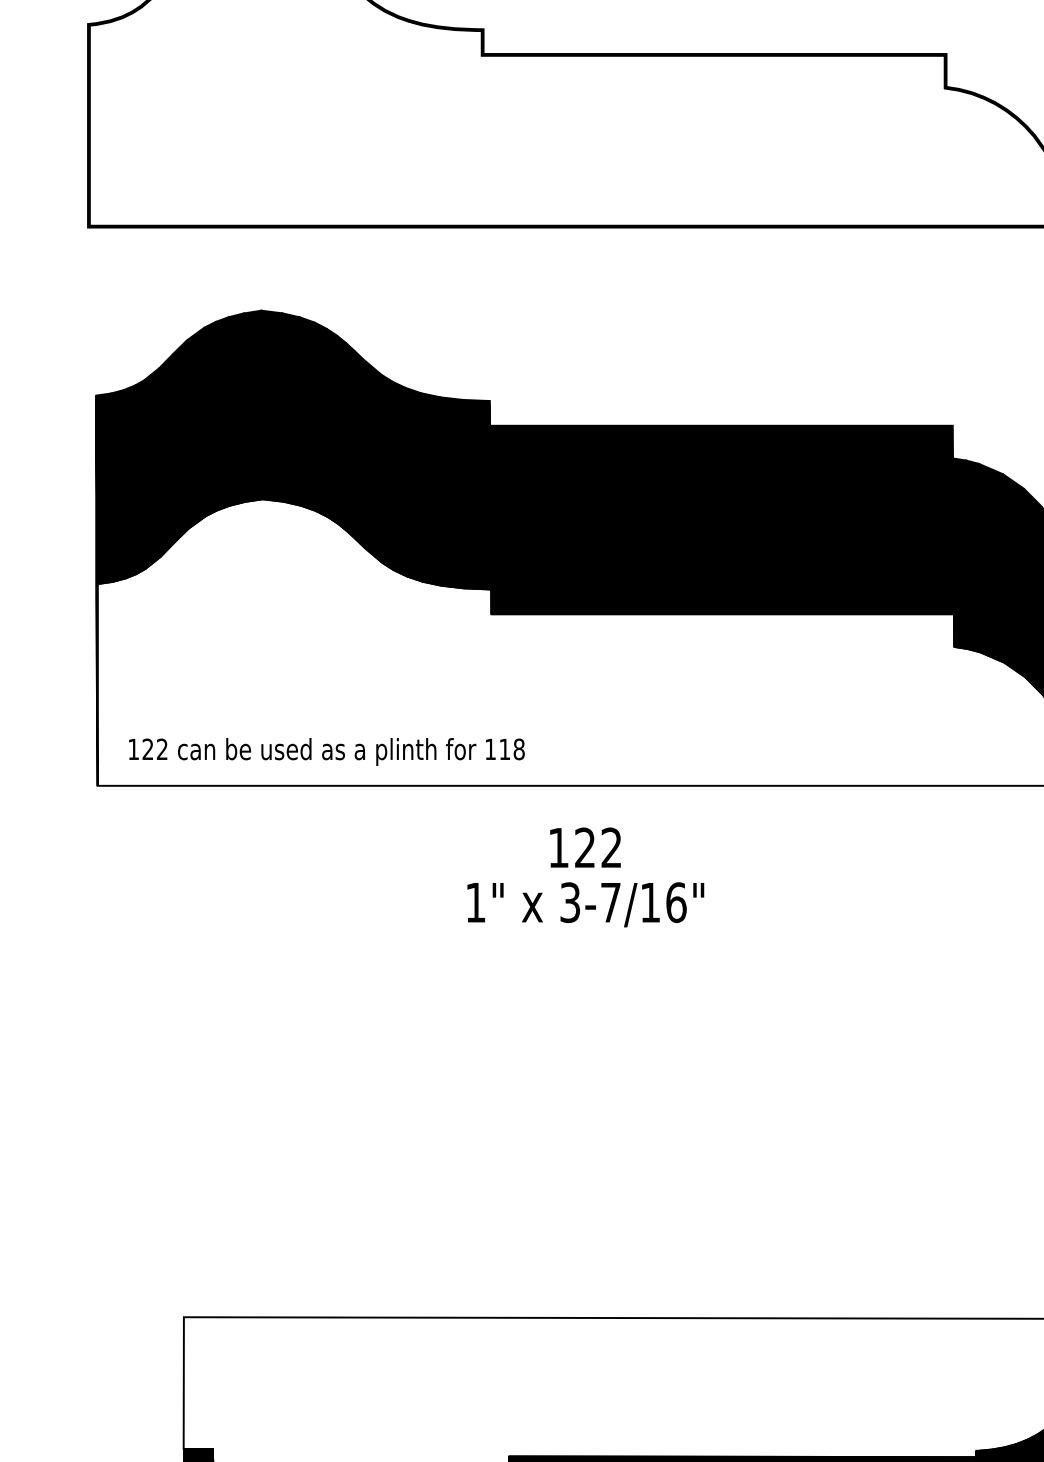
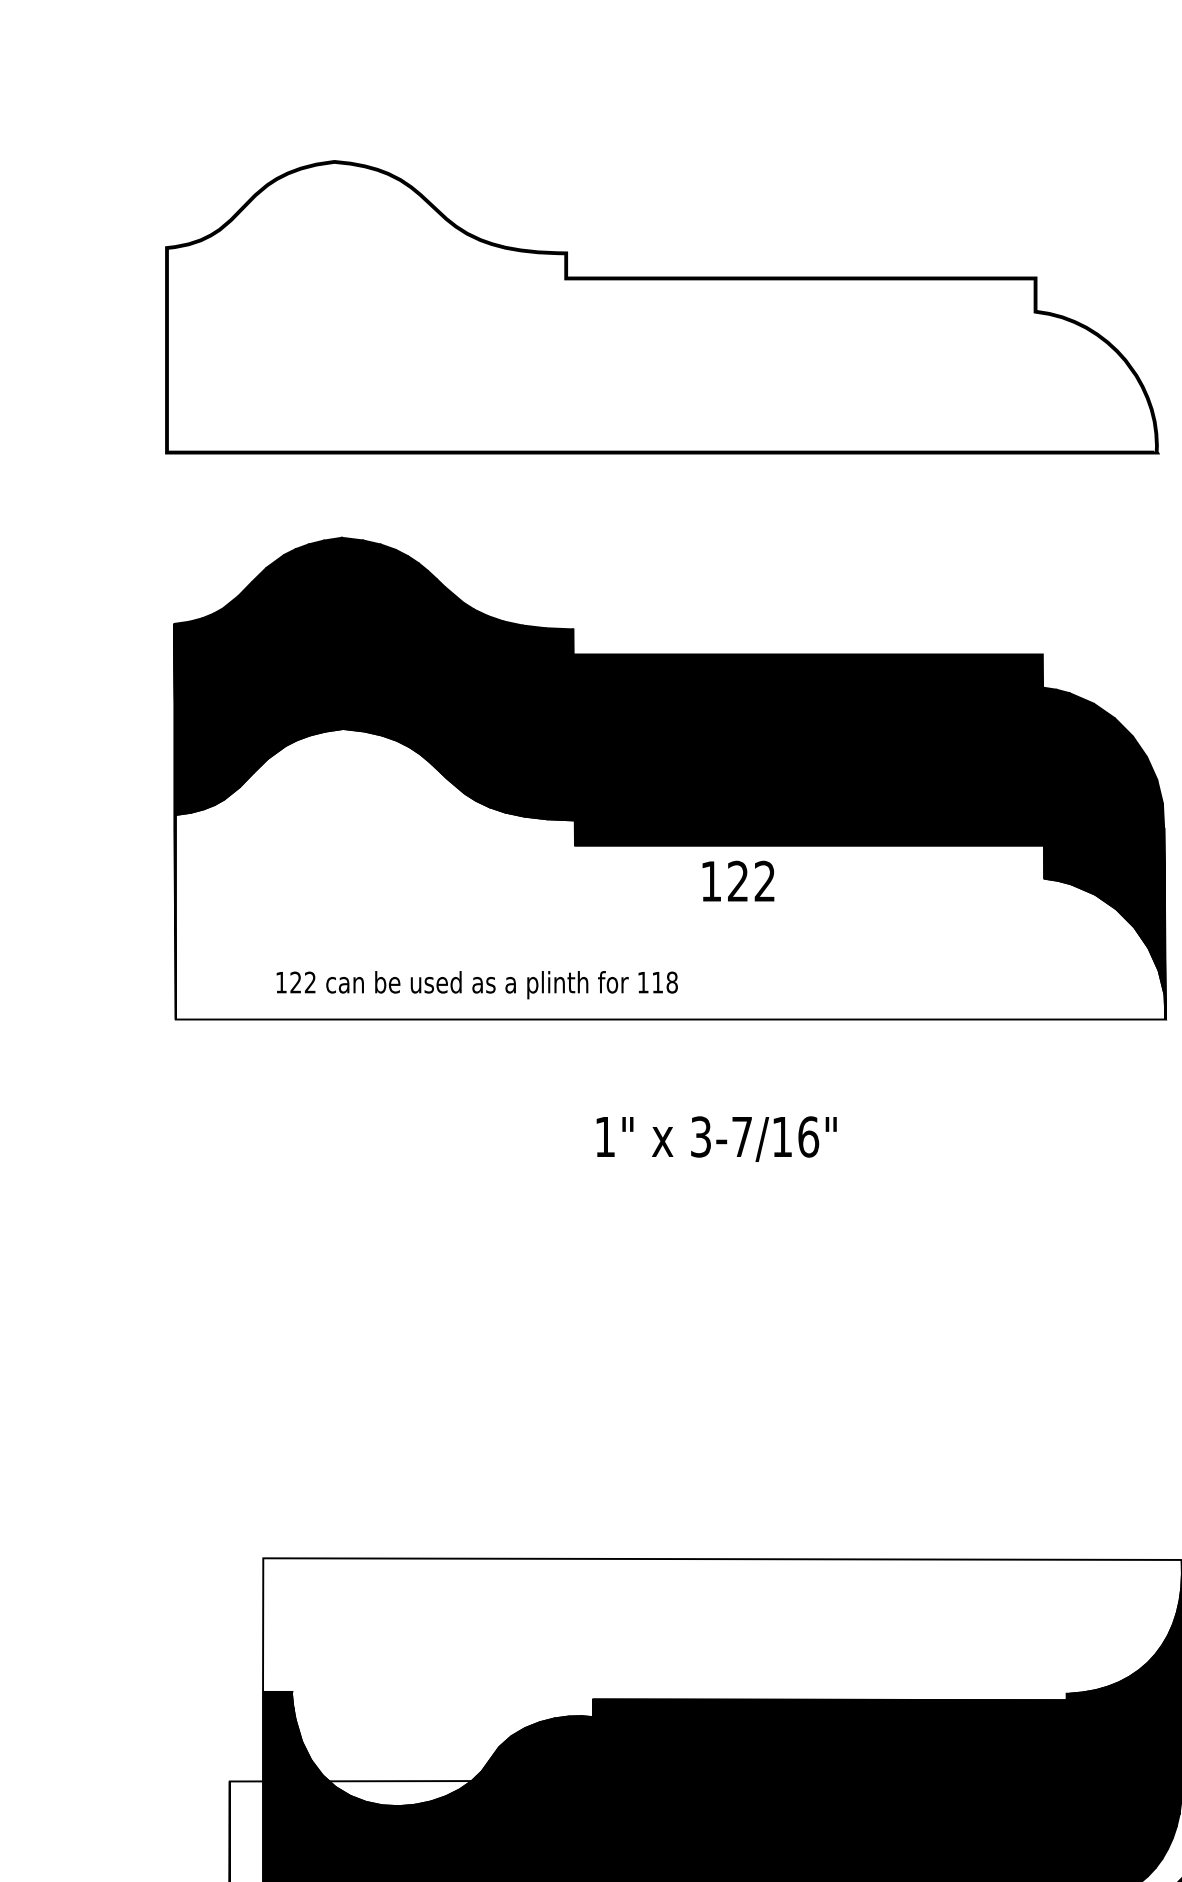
text: (326, 752) -> (476, 985), moved
text: (585, 846) -> (738, 880), moved
text: (585, 904) -> (716, 1138), moved

